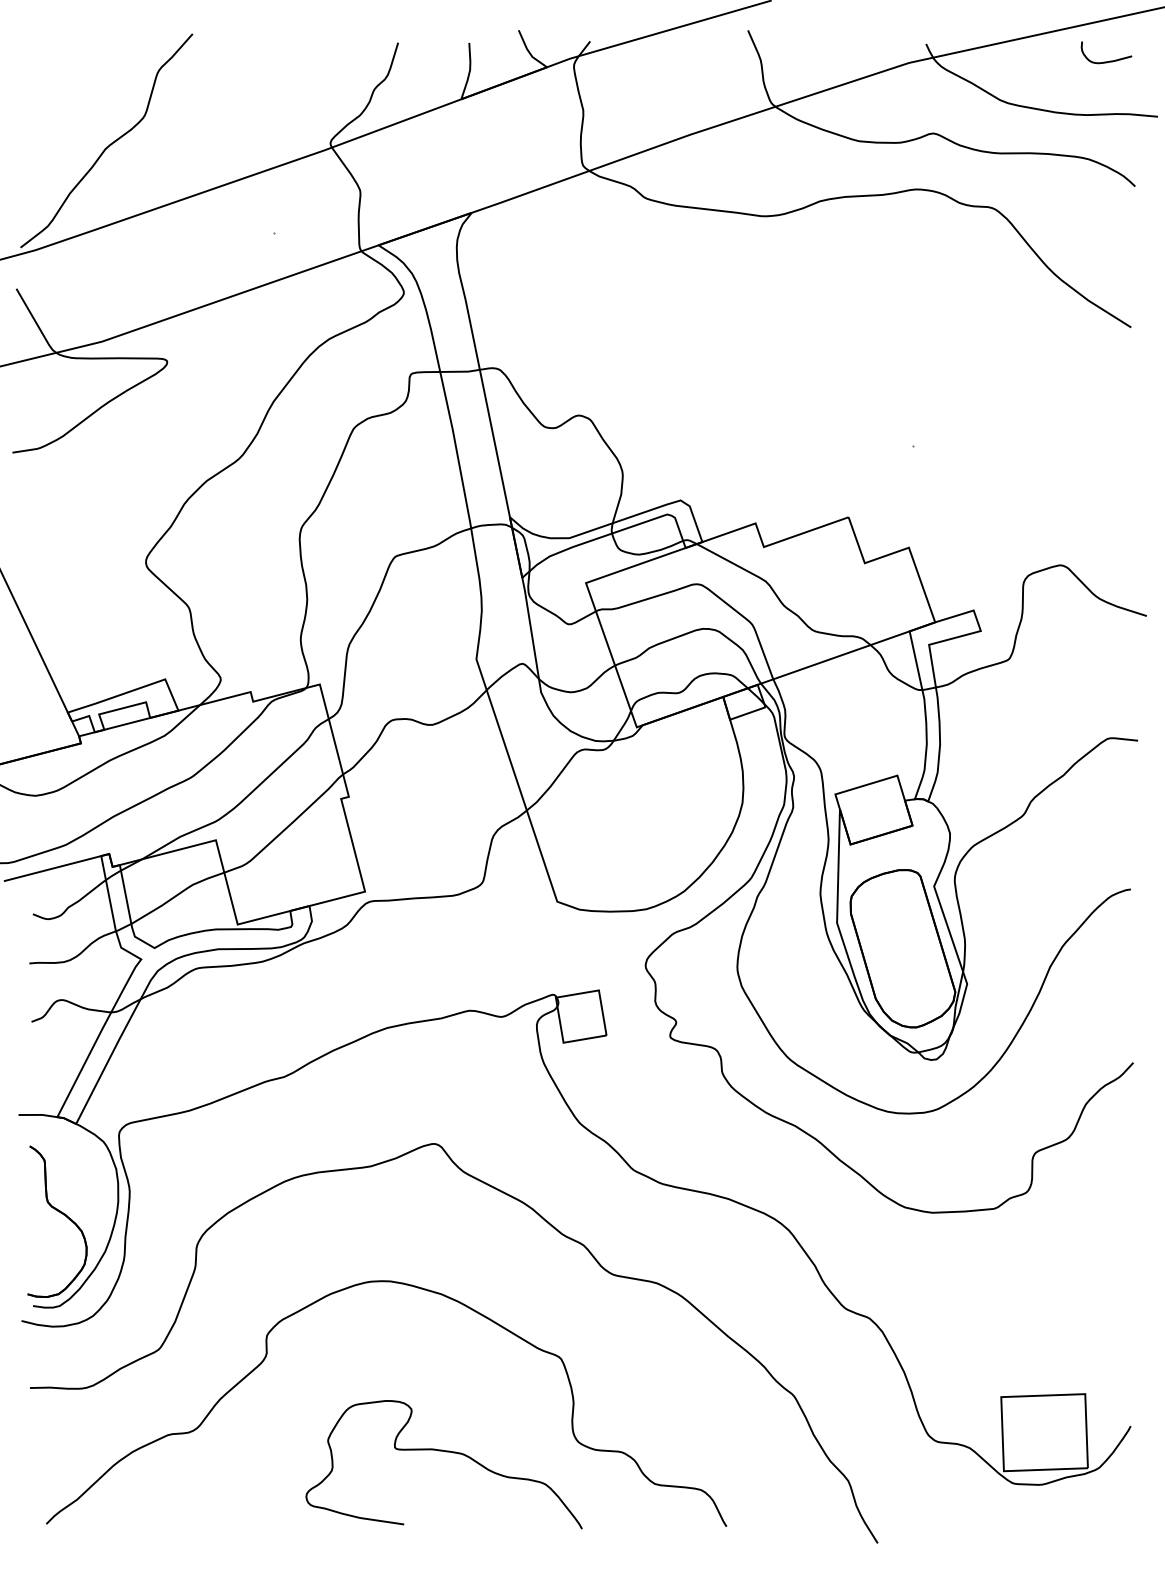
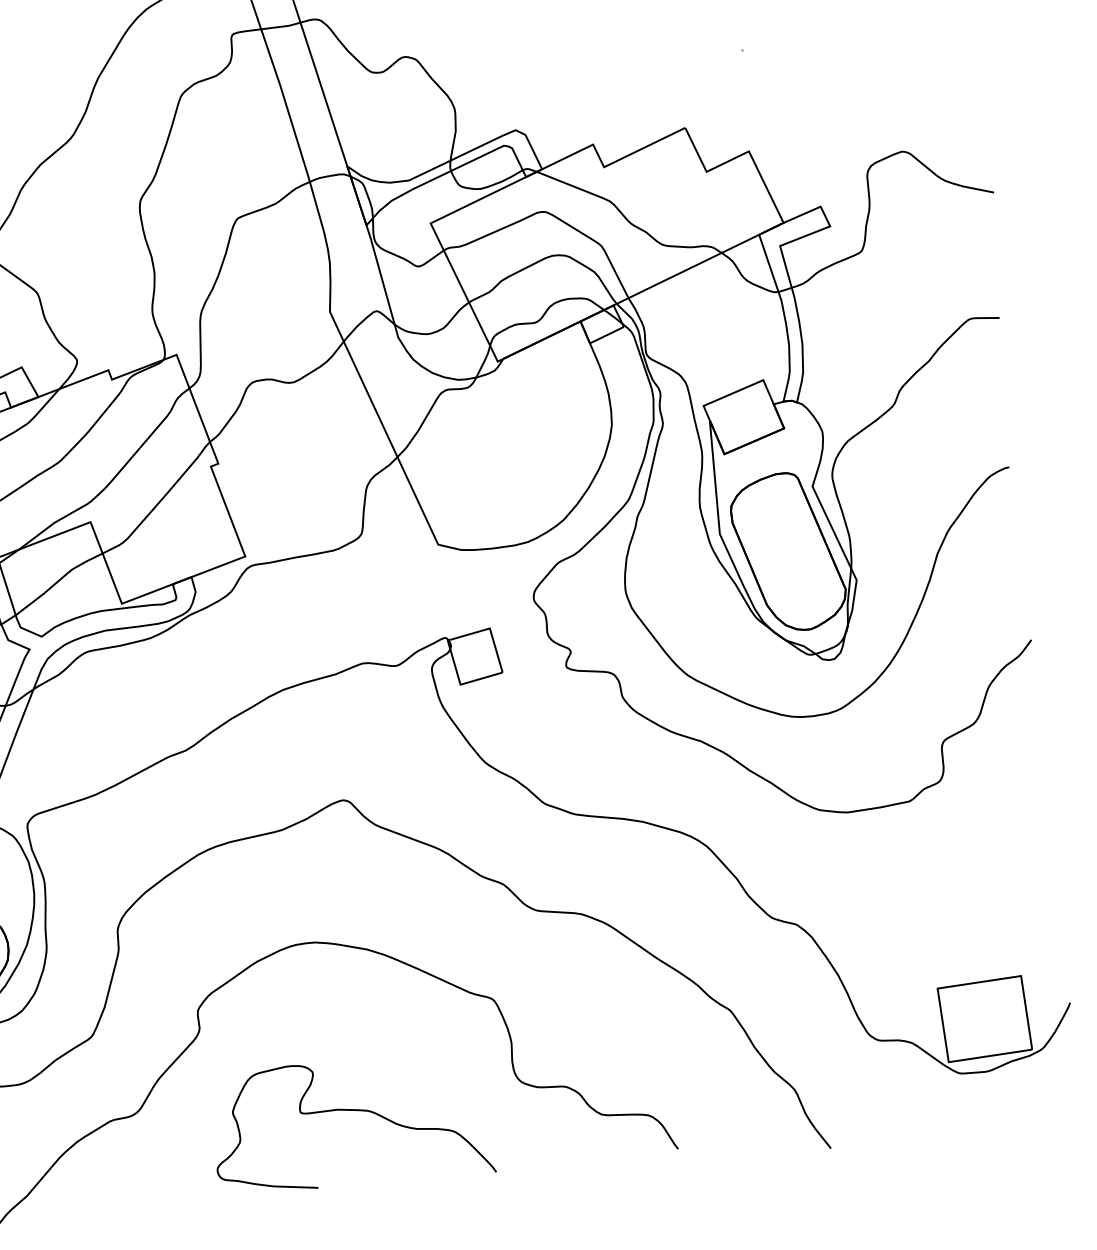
curve: (445, 1452) -> (351, 1111), moved

